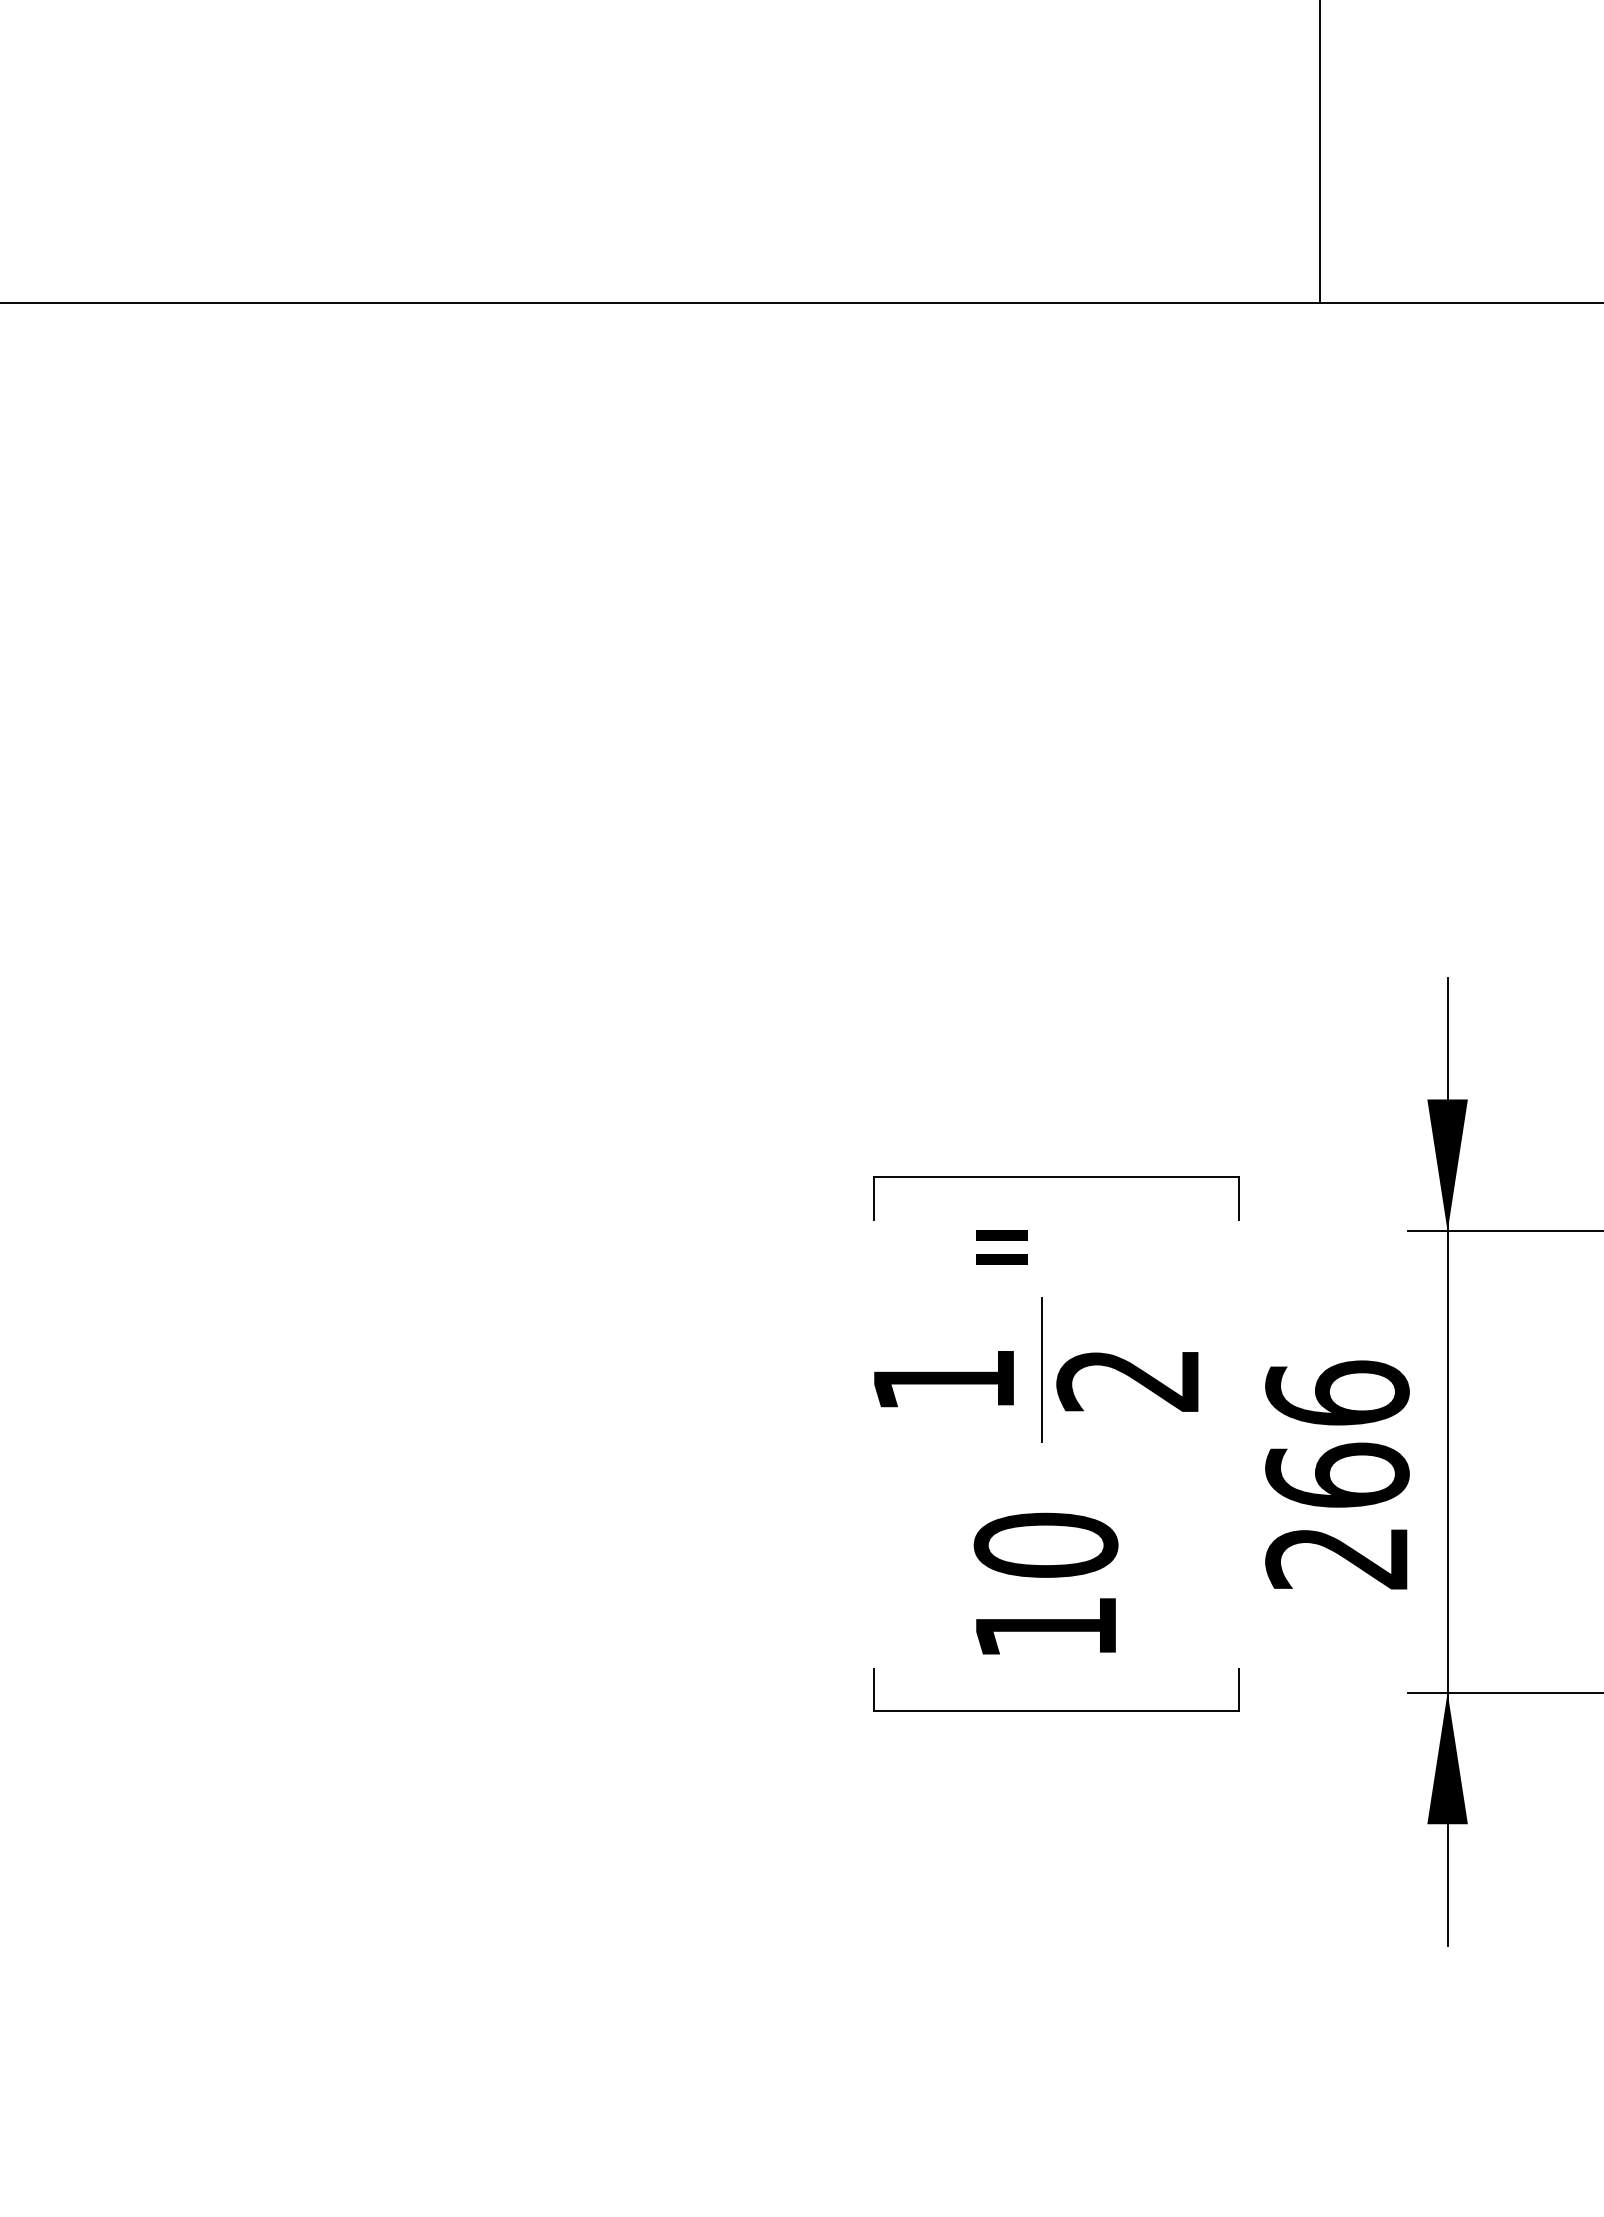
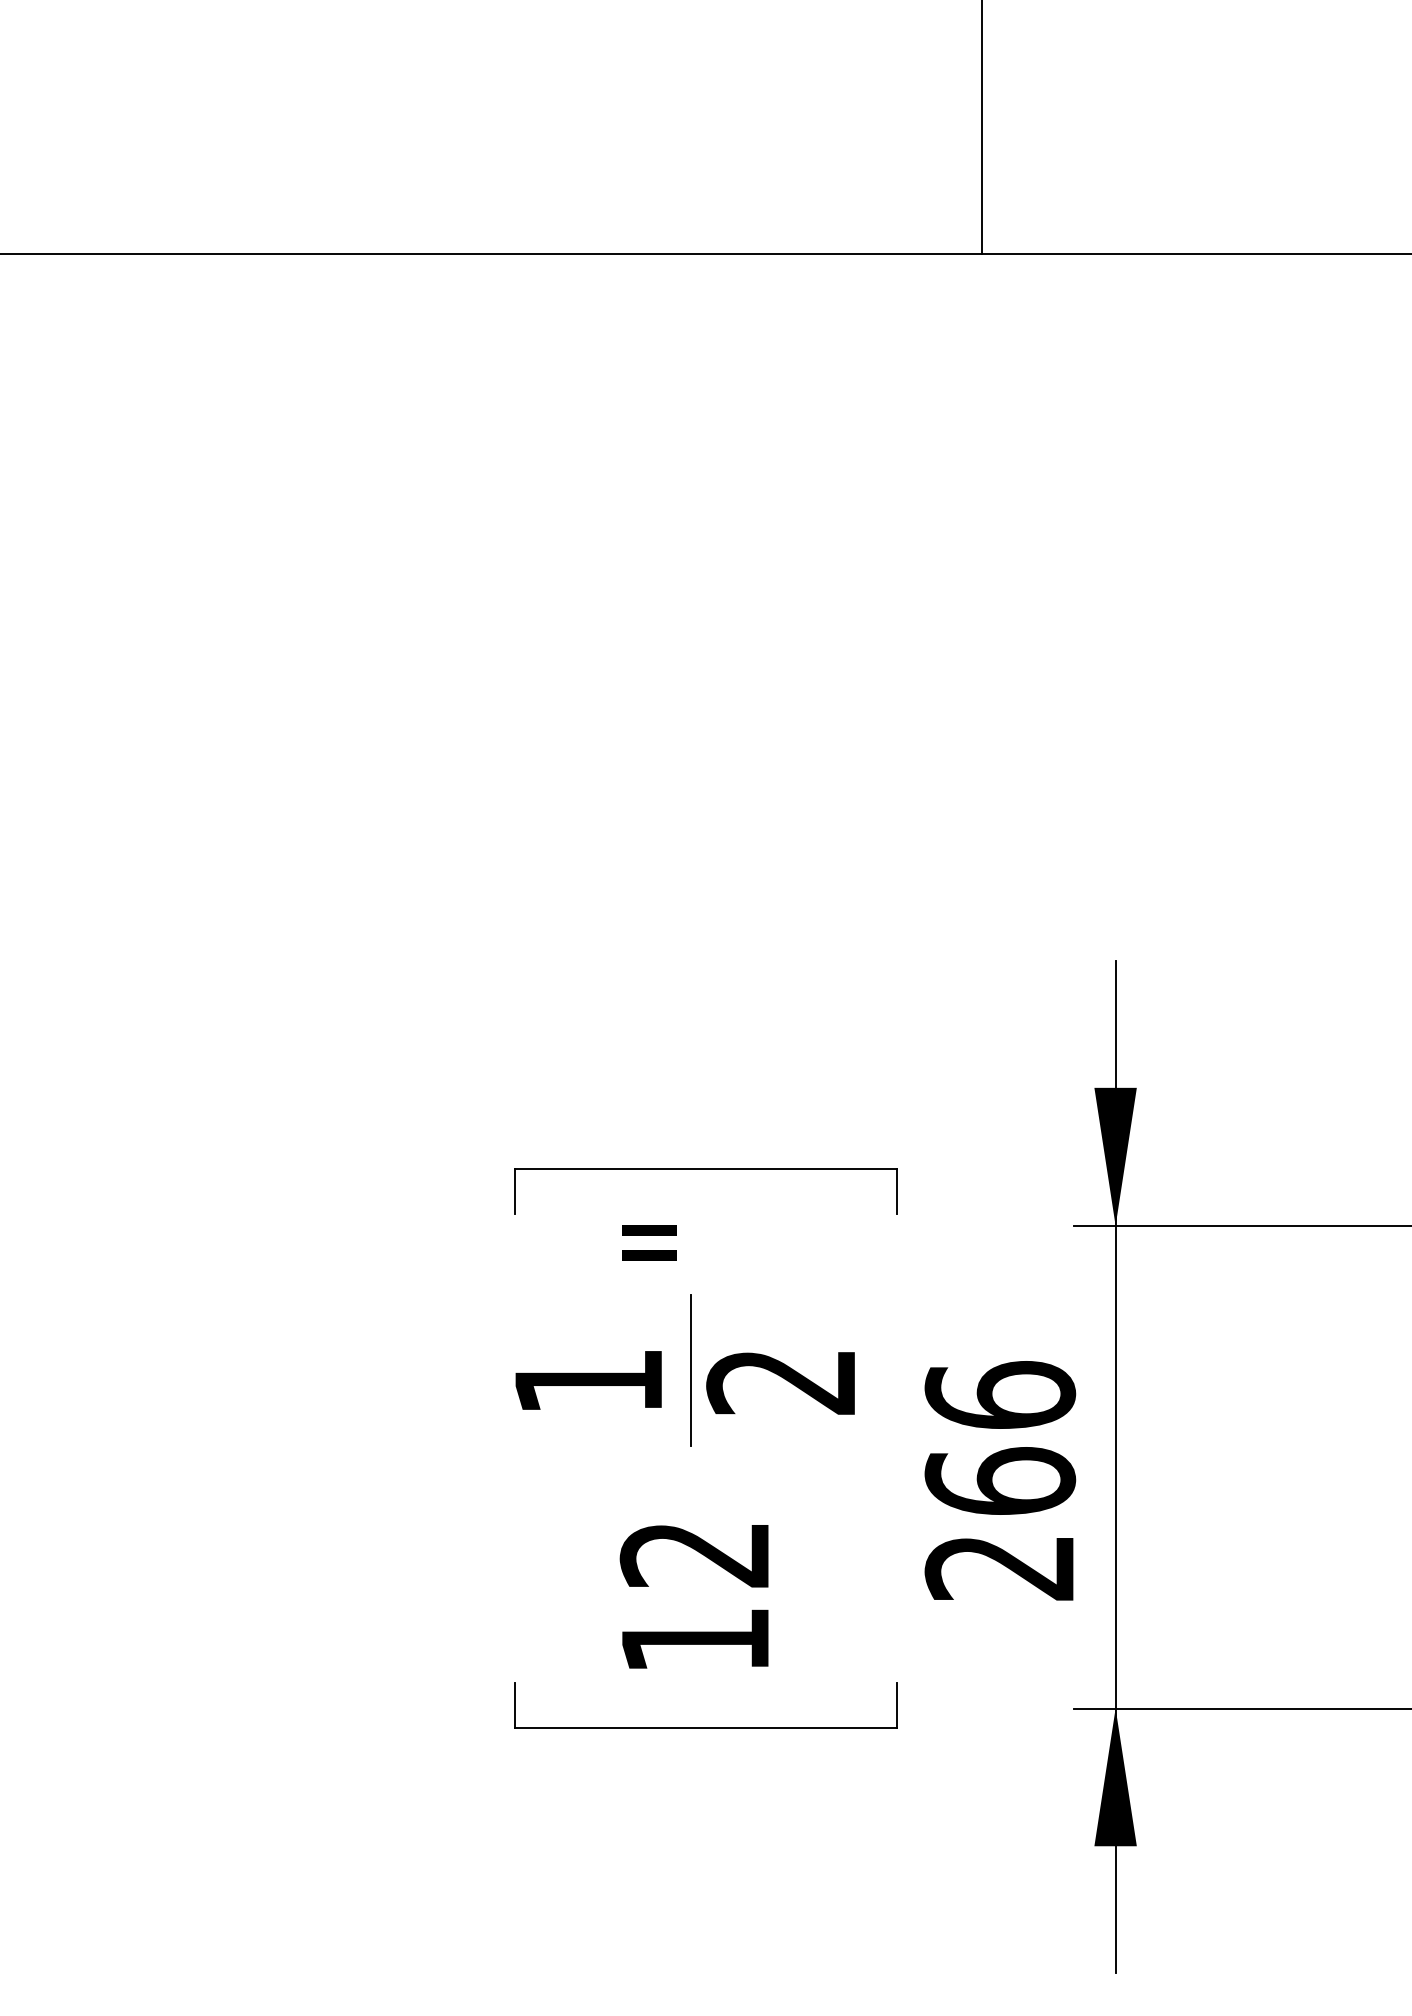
text: (1045, 1544) -> (694, 1553), 10 -> 12

